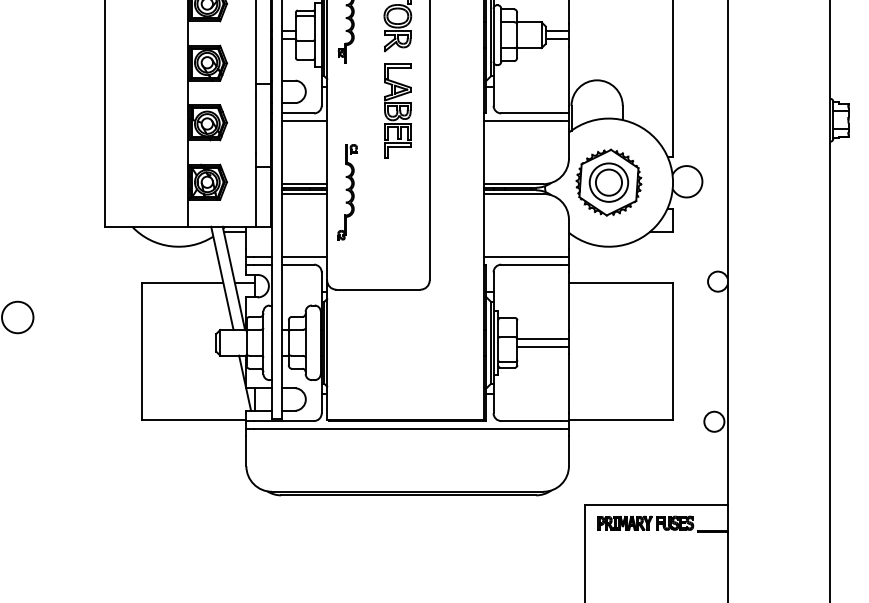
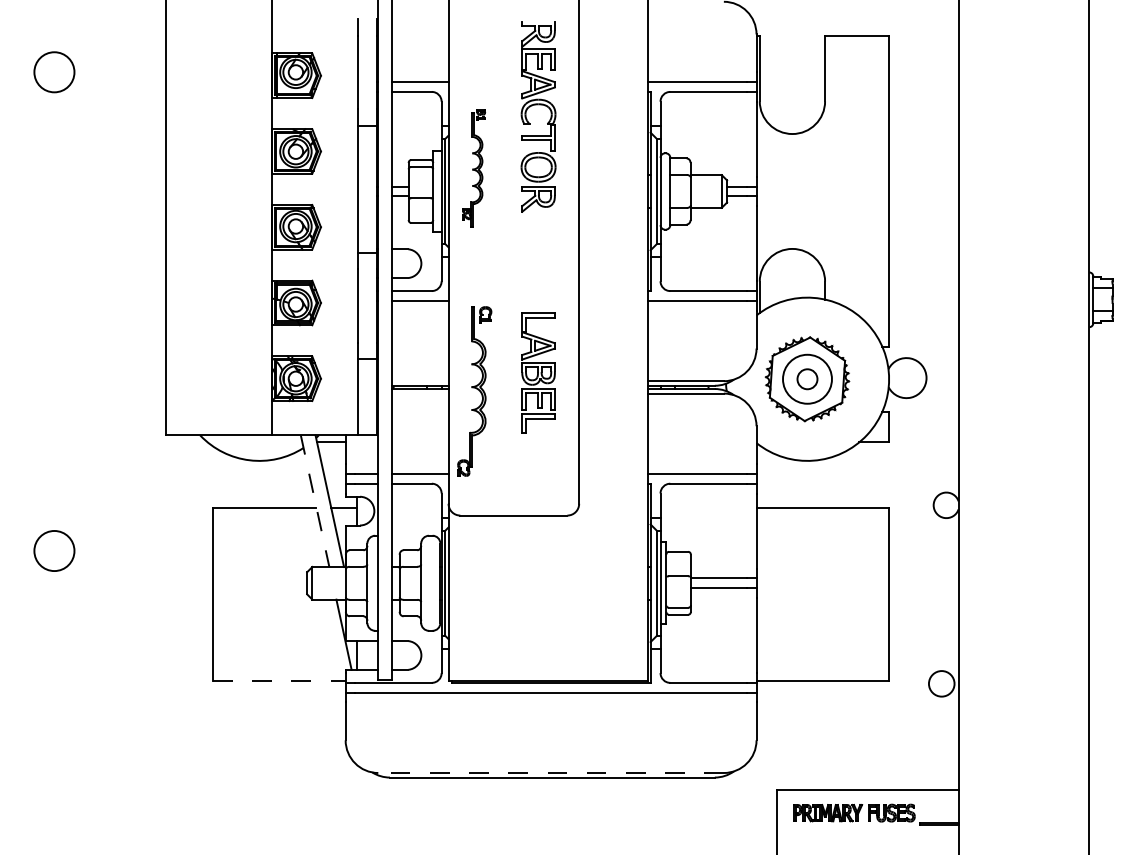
part: (397, 110) -> (538, 372), moved
circle: (608, 182) -> (807, 378), size x0.6
line: (304, 184) -> (419, 381), removed
part: (347, 192) -> (474, 391), size x1.4
line: (304, 193) -> (419, 393), removed
line: (222, 278) -> (315, 501), solid -> dashed
line: (194, 419) -> (279, 681), solid -> dashed
line: (407, 492) -> (551, 773), solid -> dashed

